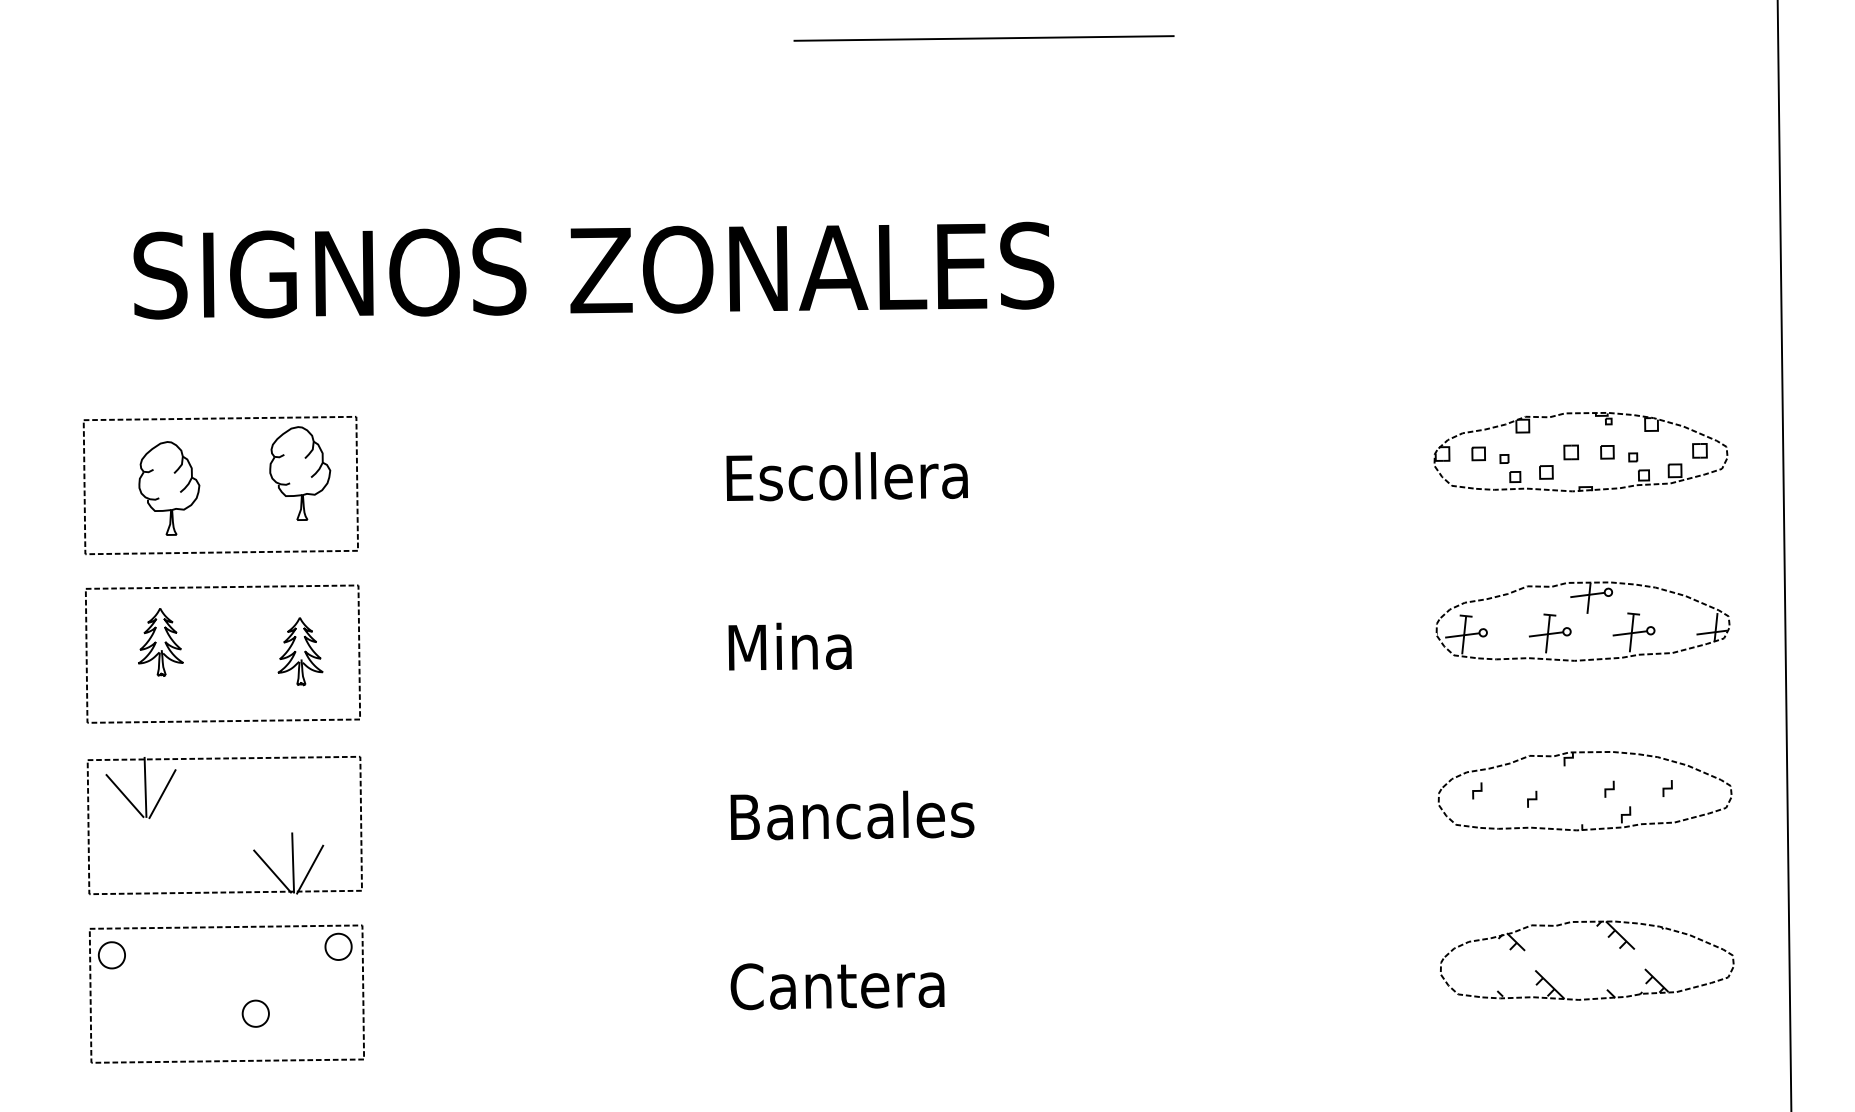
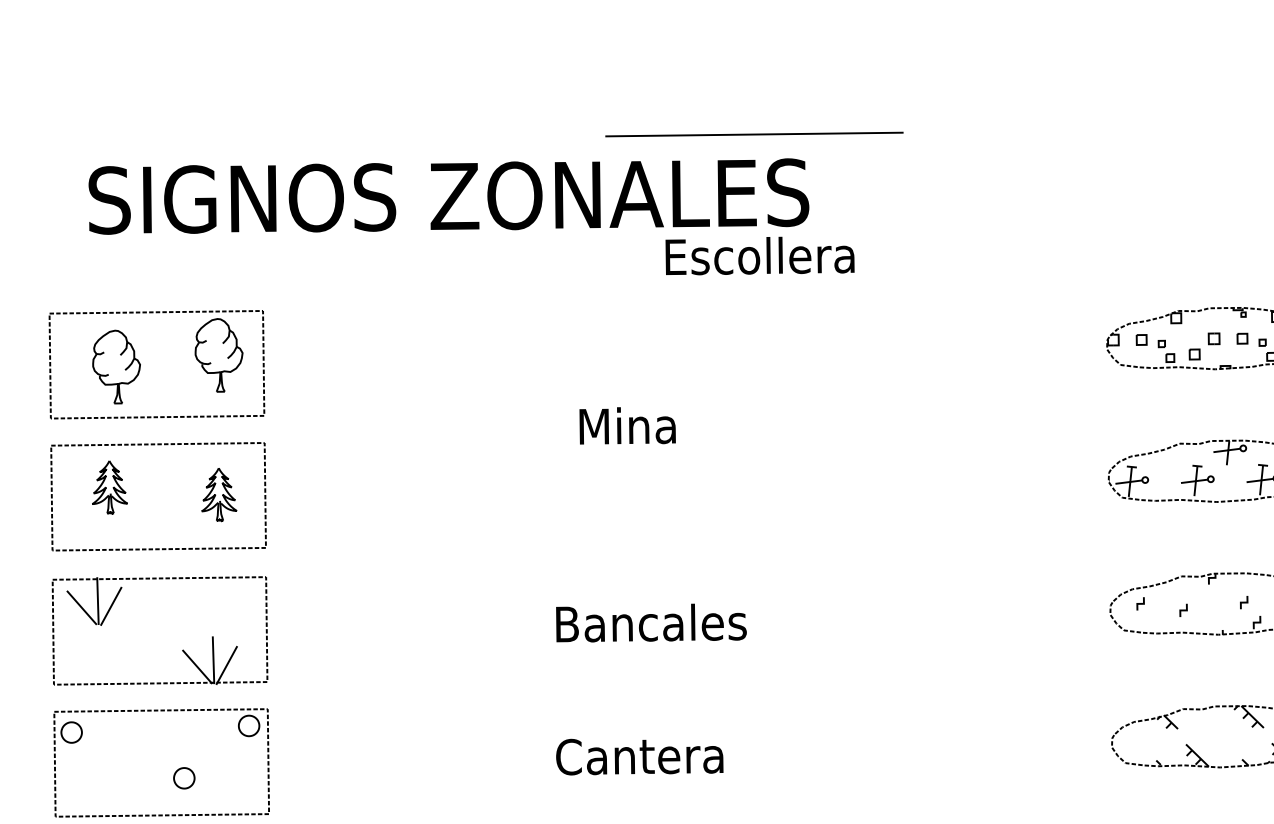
line: (983, 38) -> (754, 134), moved
text: (846, 476) -> (759, 255), moved
text: (789, 646) -> (627, 425), moved

